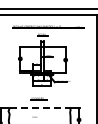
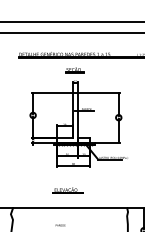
line: (40, 108) -> (71, 209), dashed -> solid

